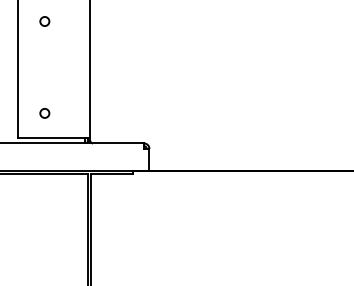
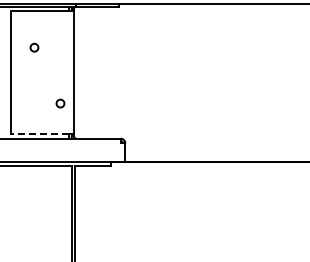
circle: (44, 21) -> (34, 47), moved
circle: (44, 113) -> (60, 103), moved
line: (50, 137) -> (39, 133), solid -> dashed

